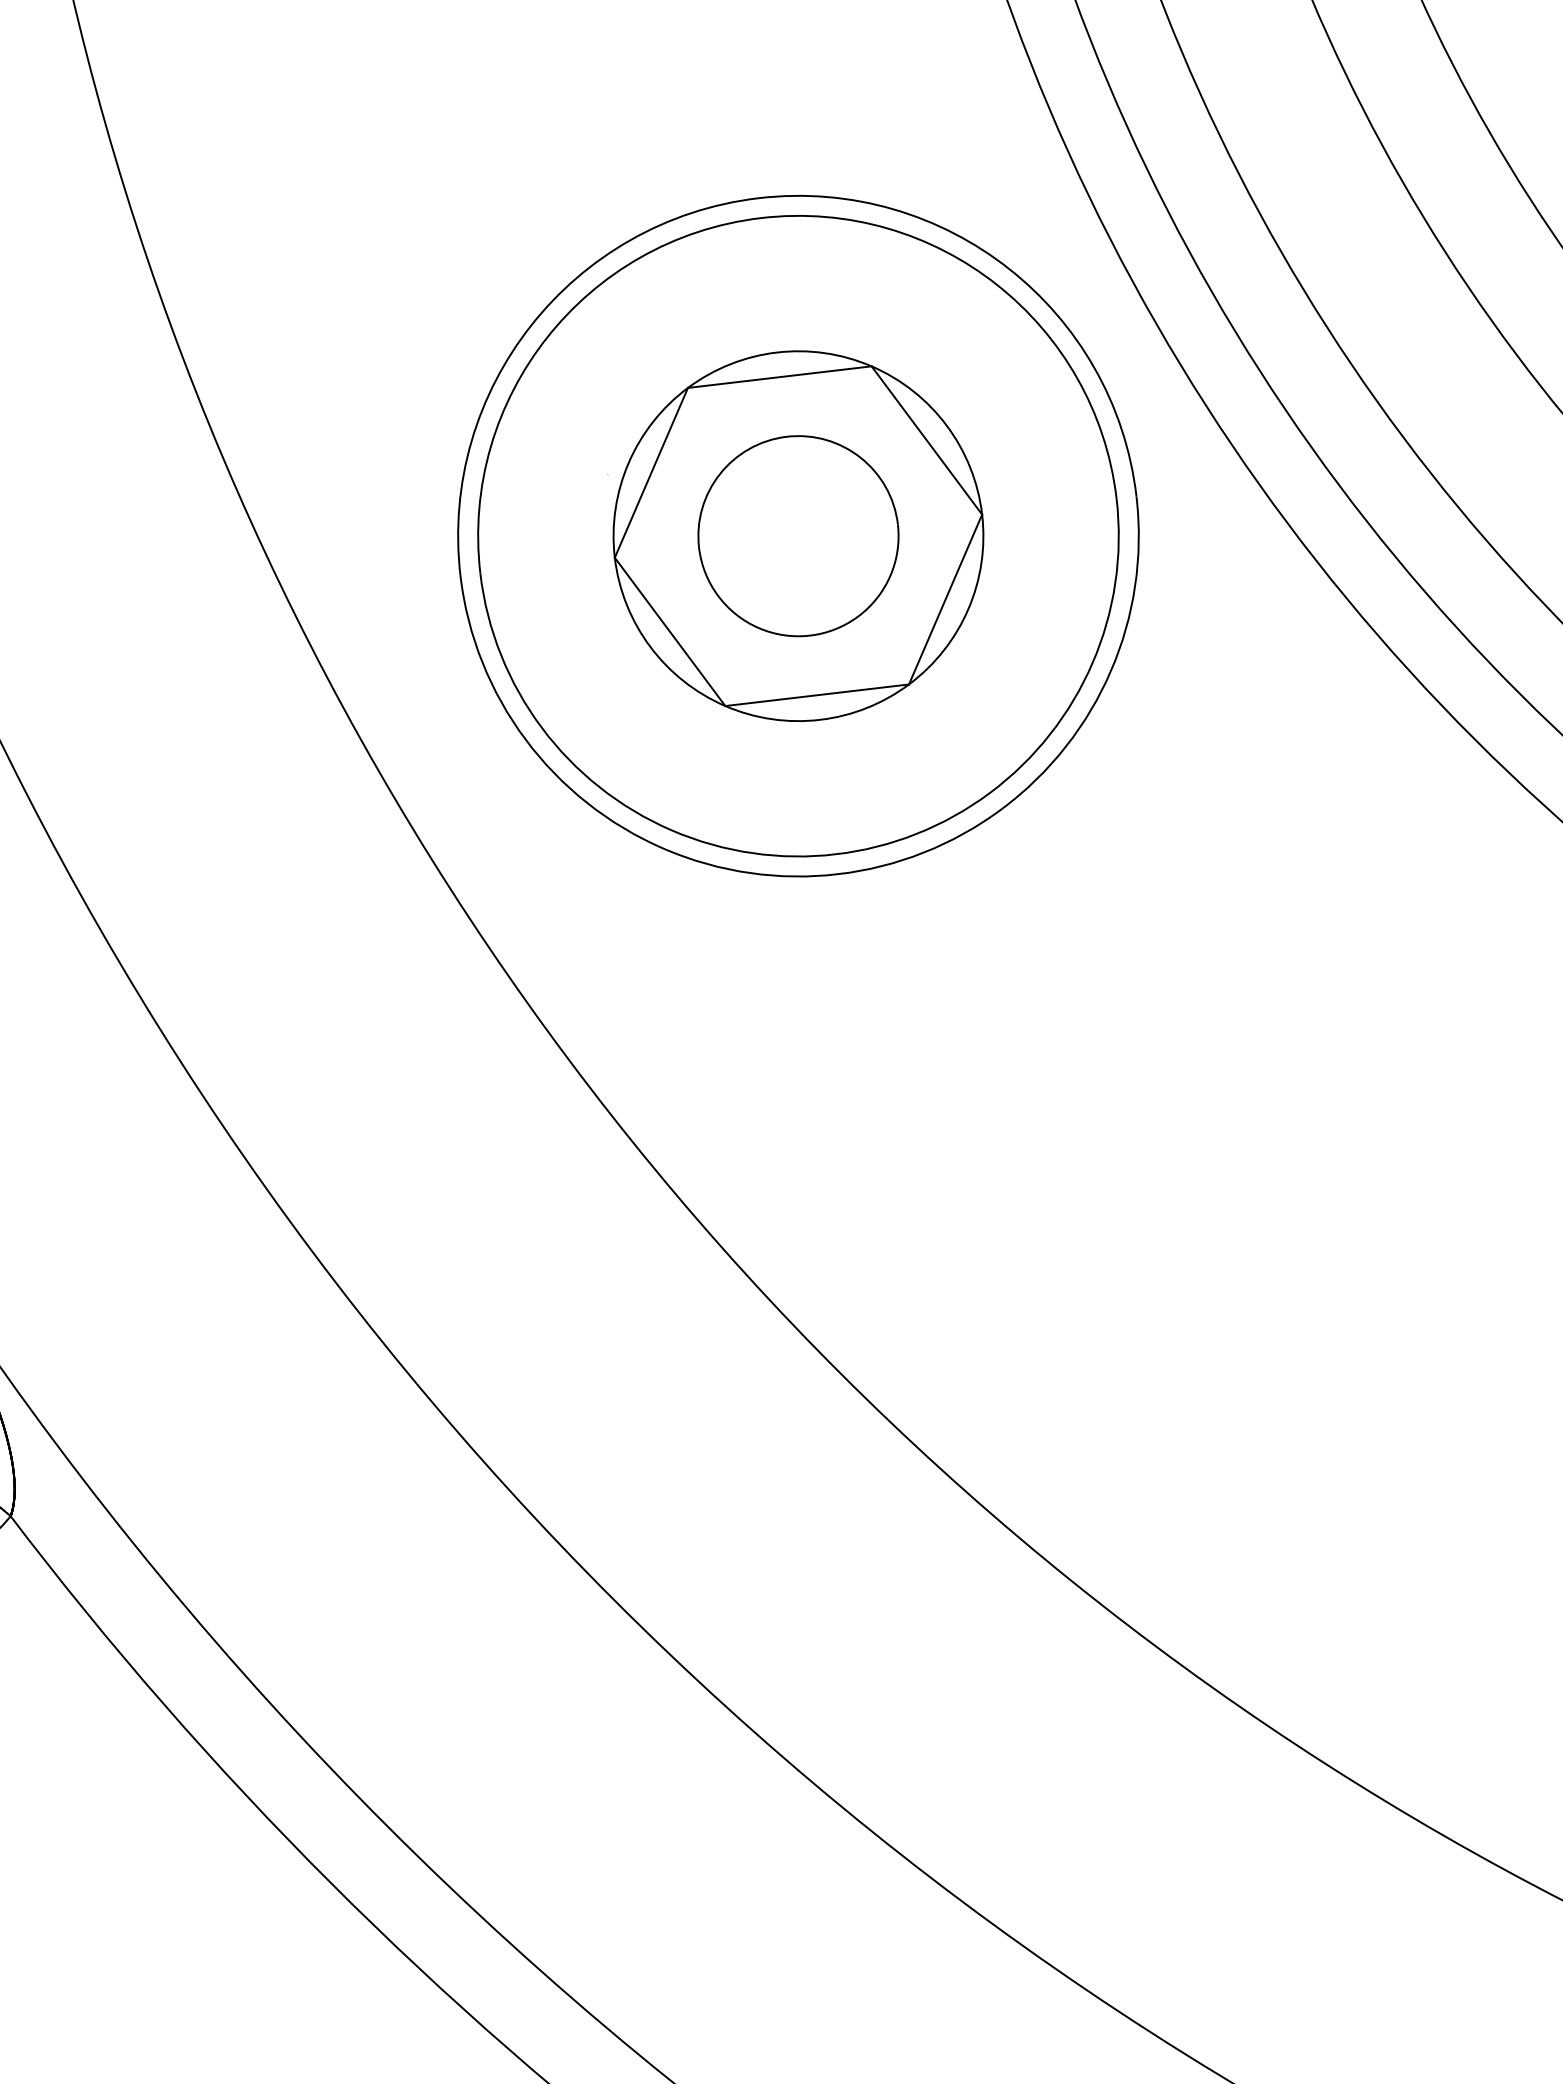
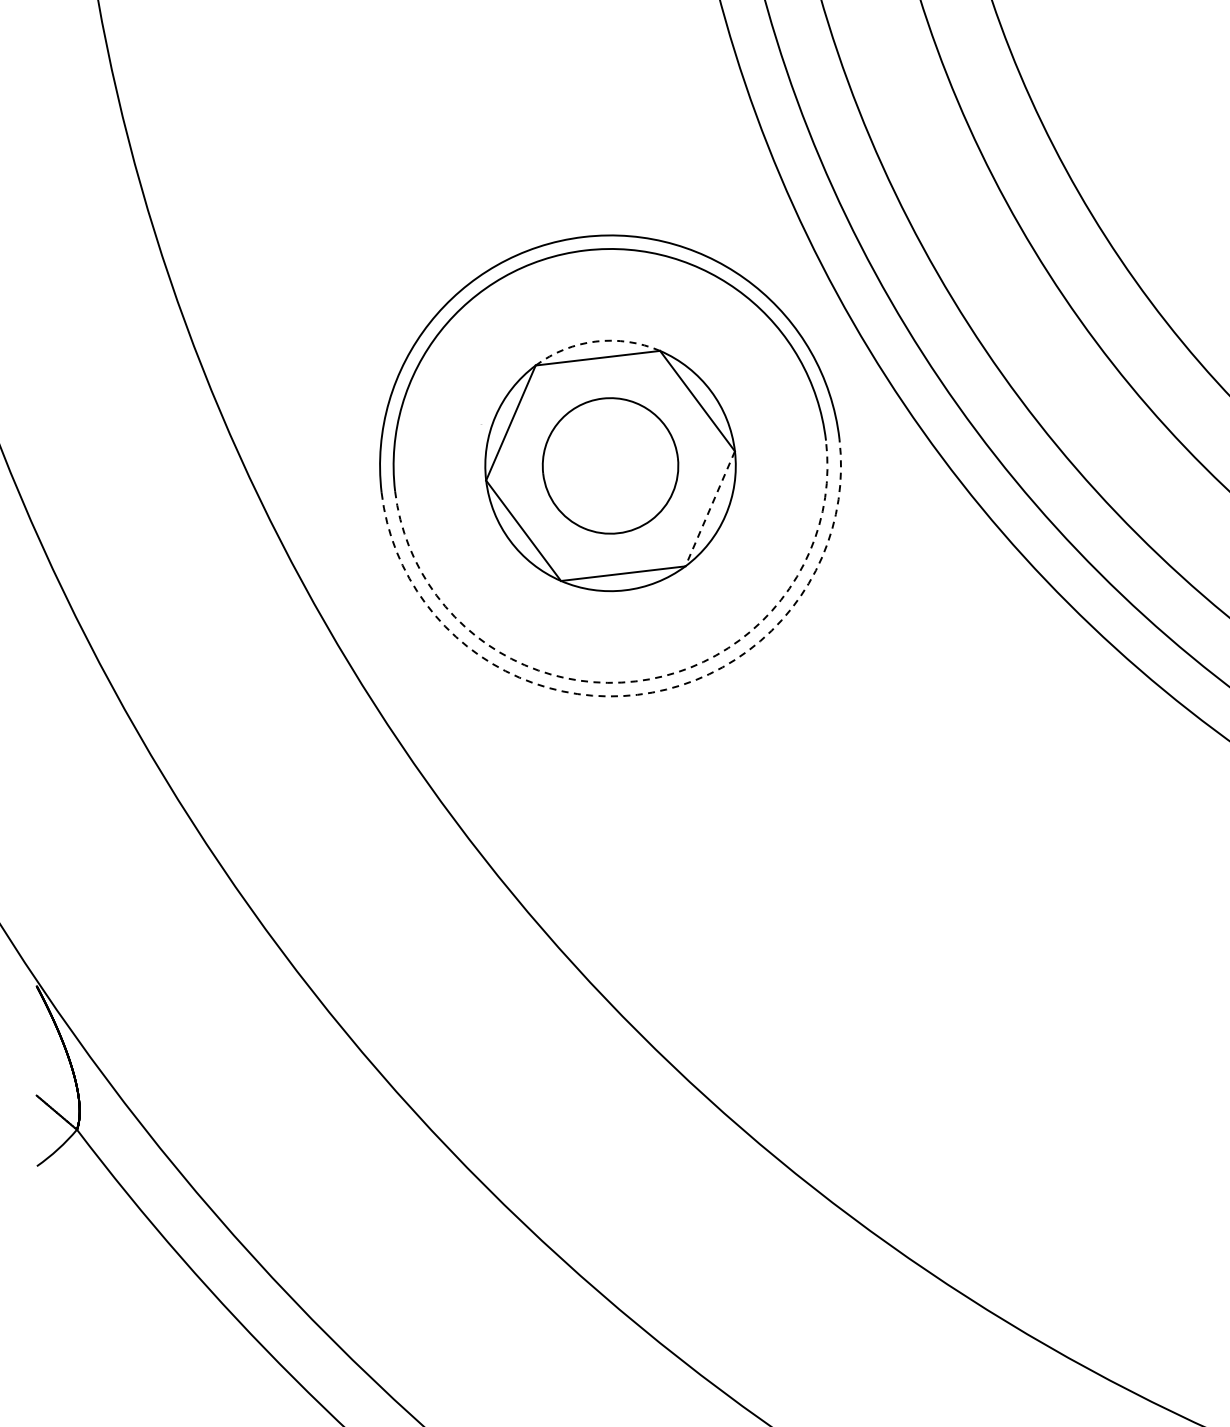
arc: (776, 352) -> (595, 341), solid -> dashed
line: (946, 599) -> (710, 508), solid -> dashed
arc: (835, 854) -> (635, 681), solid -> dashed
arc: (838, 873) -> (637, 694), solid -> dashed

